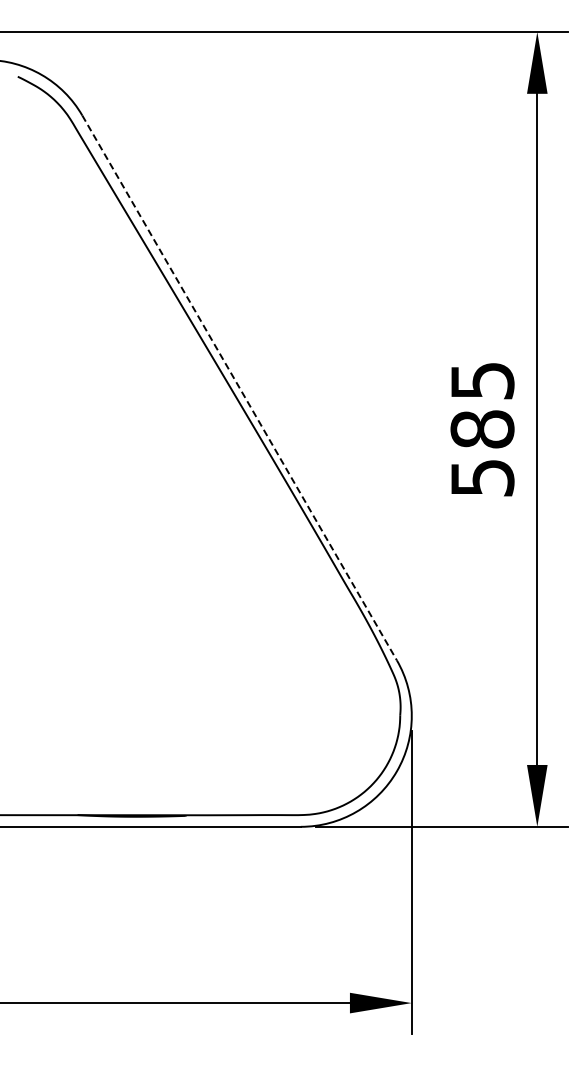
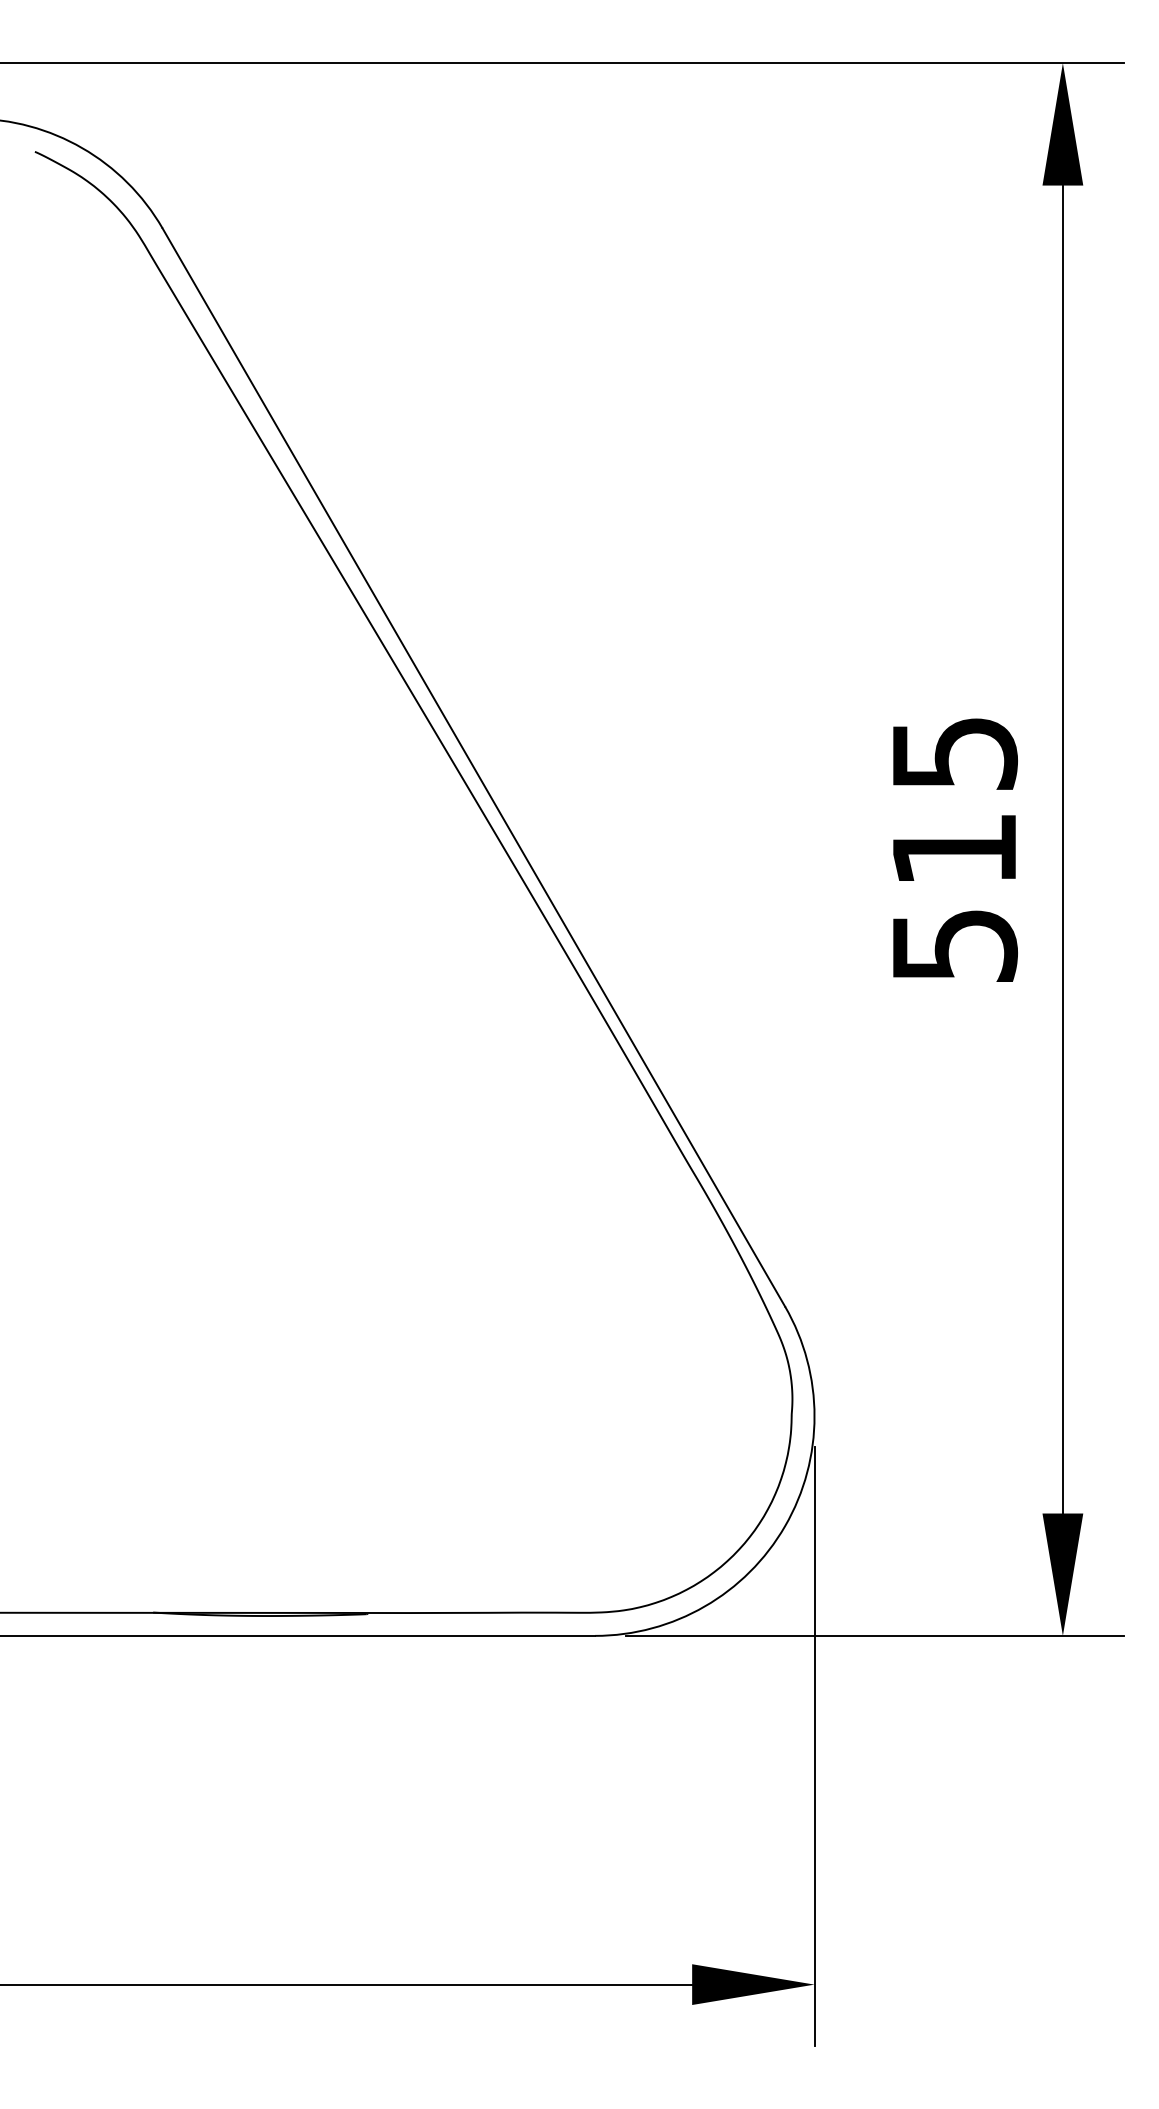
line: (239, 387) -> (473, 766), dashed -> solid
text: (482, 429) -> (954, 849), 585 -> 515

